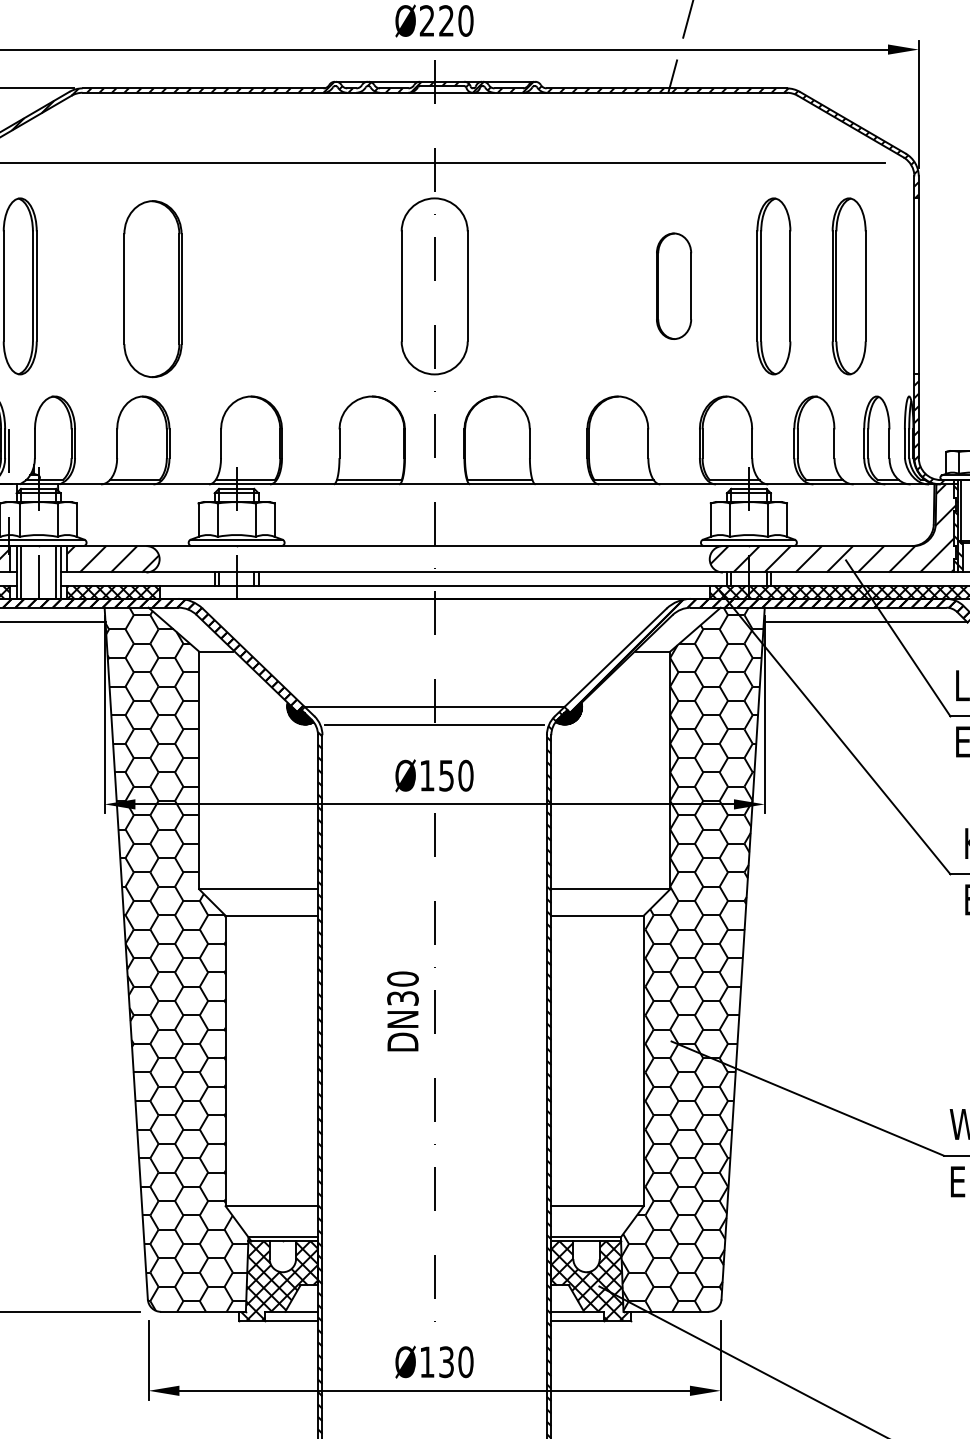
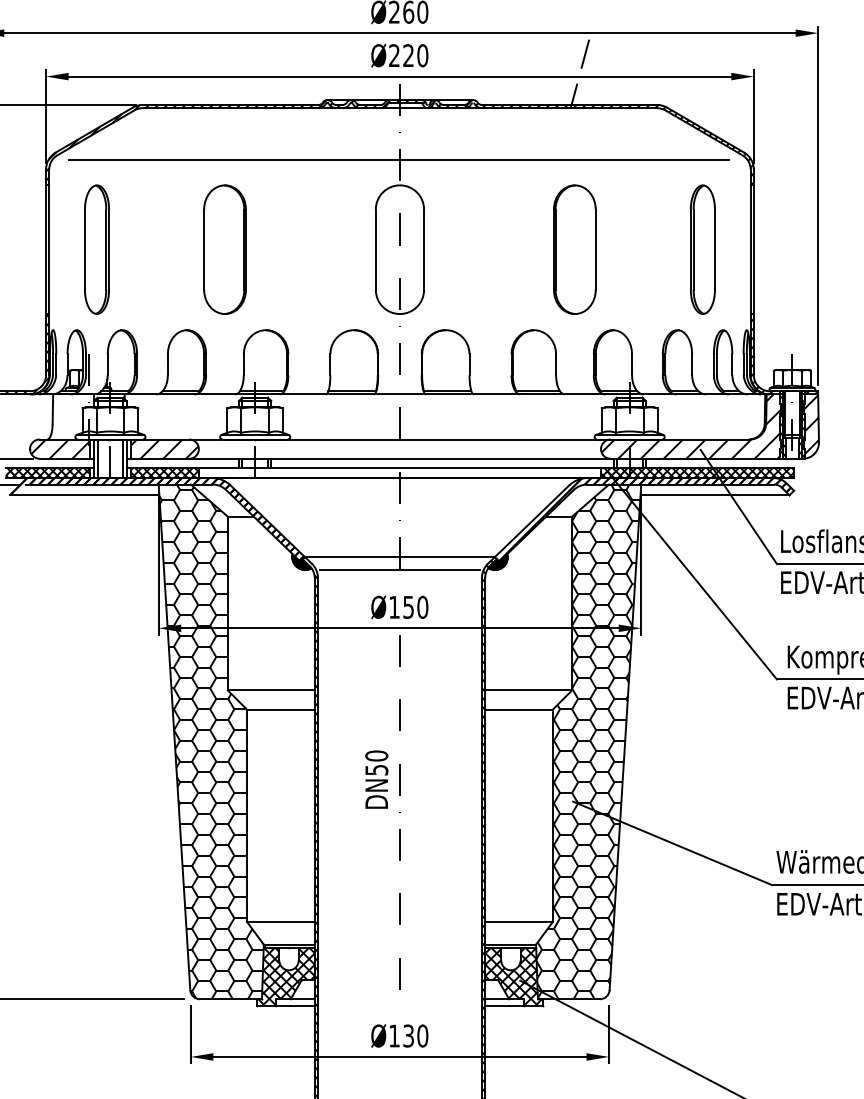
part: (673, 286) -> (574, 249), size x1.67
part: (773, 286) -> (647, 249), removed
part: (152, 288) -> (224, 249), moved
text: (402, 997) -> (376, 769), DN30 -> DN50

